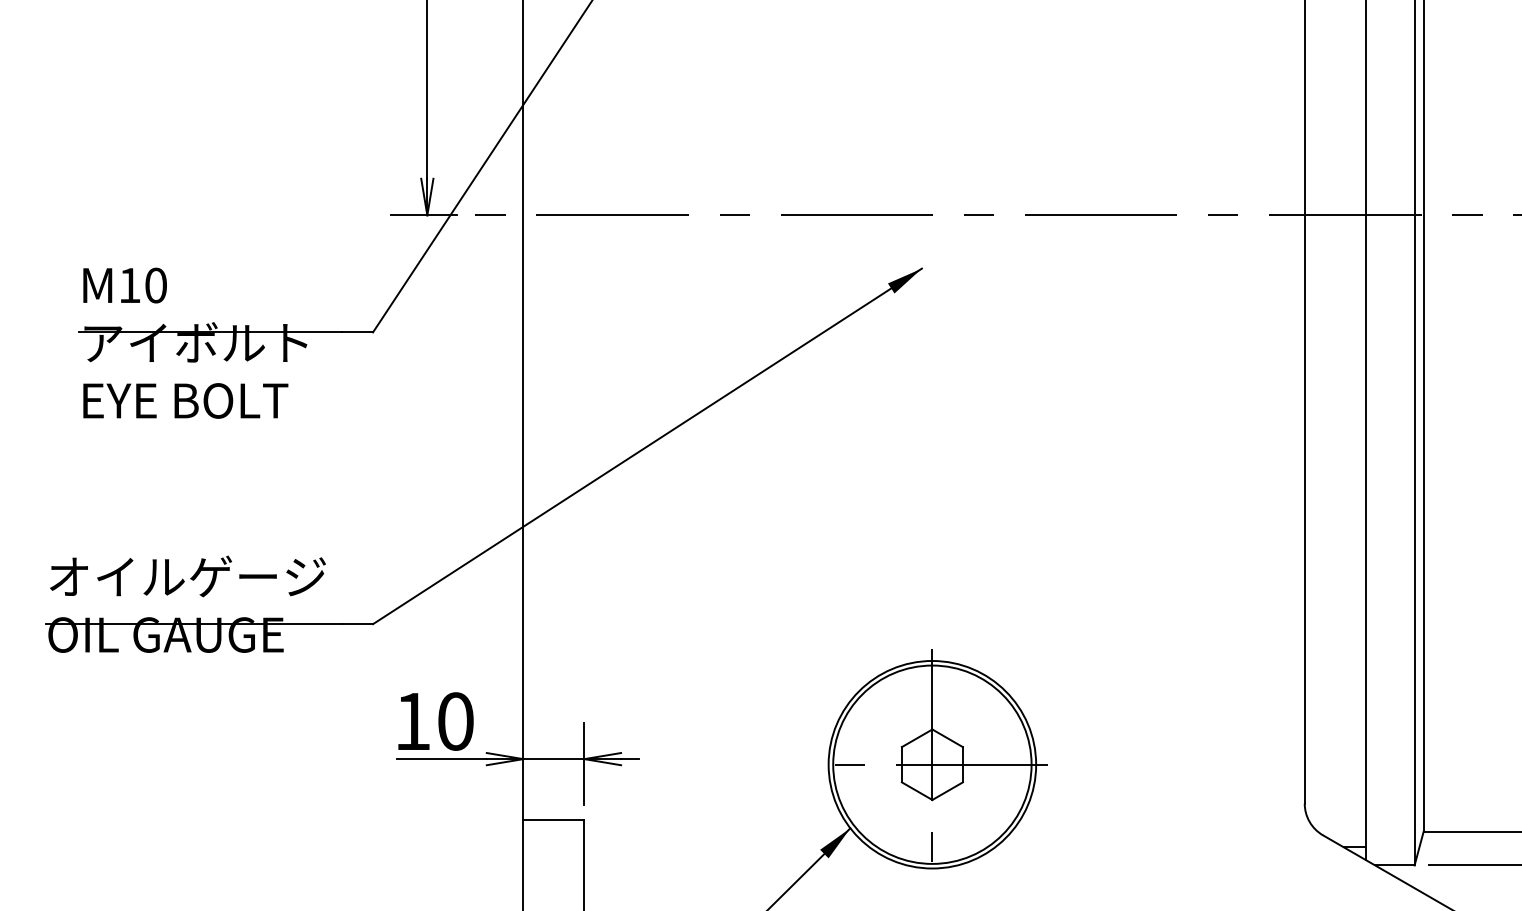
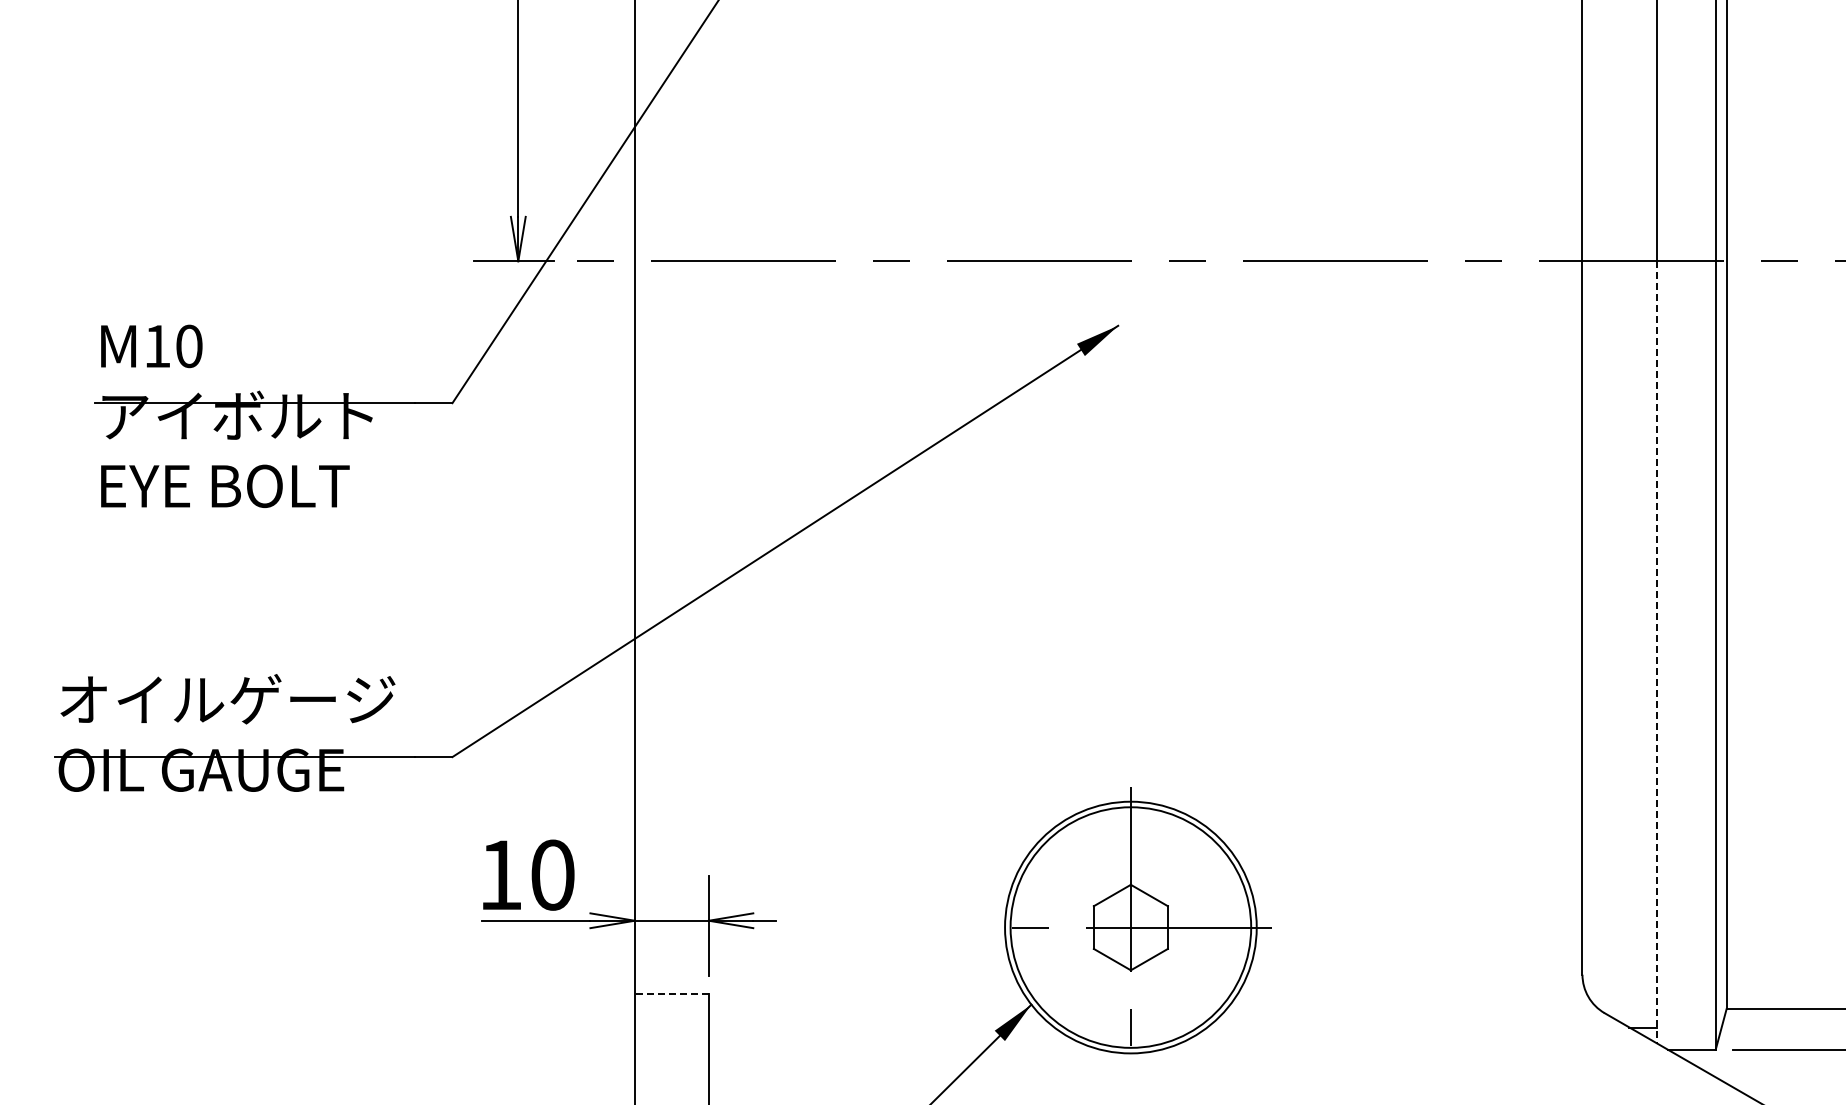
line: (1365, 537) -> (1656, 652), solid -> dashed
line: (553, 819) -> (671, 994), solid -> dashed

